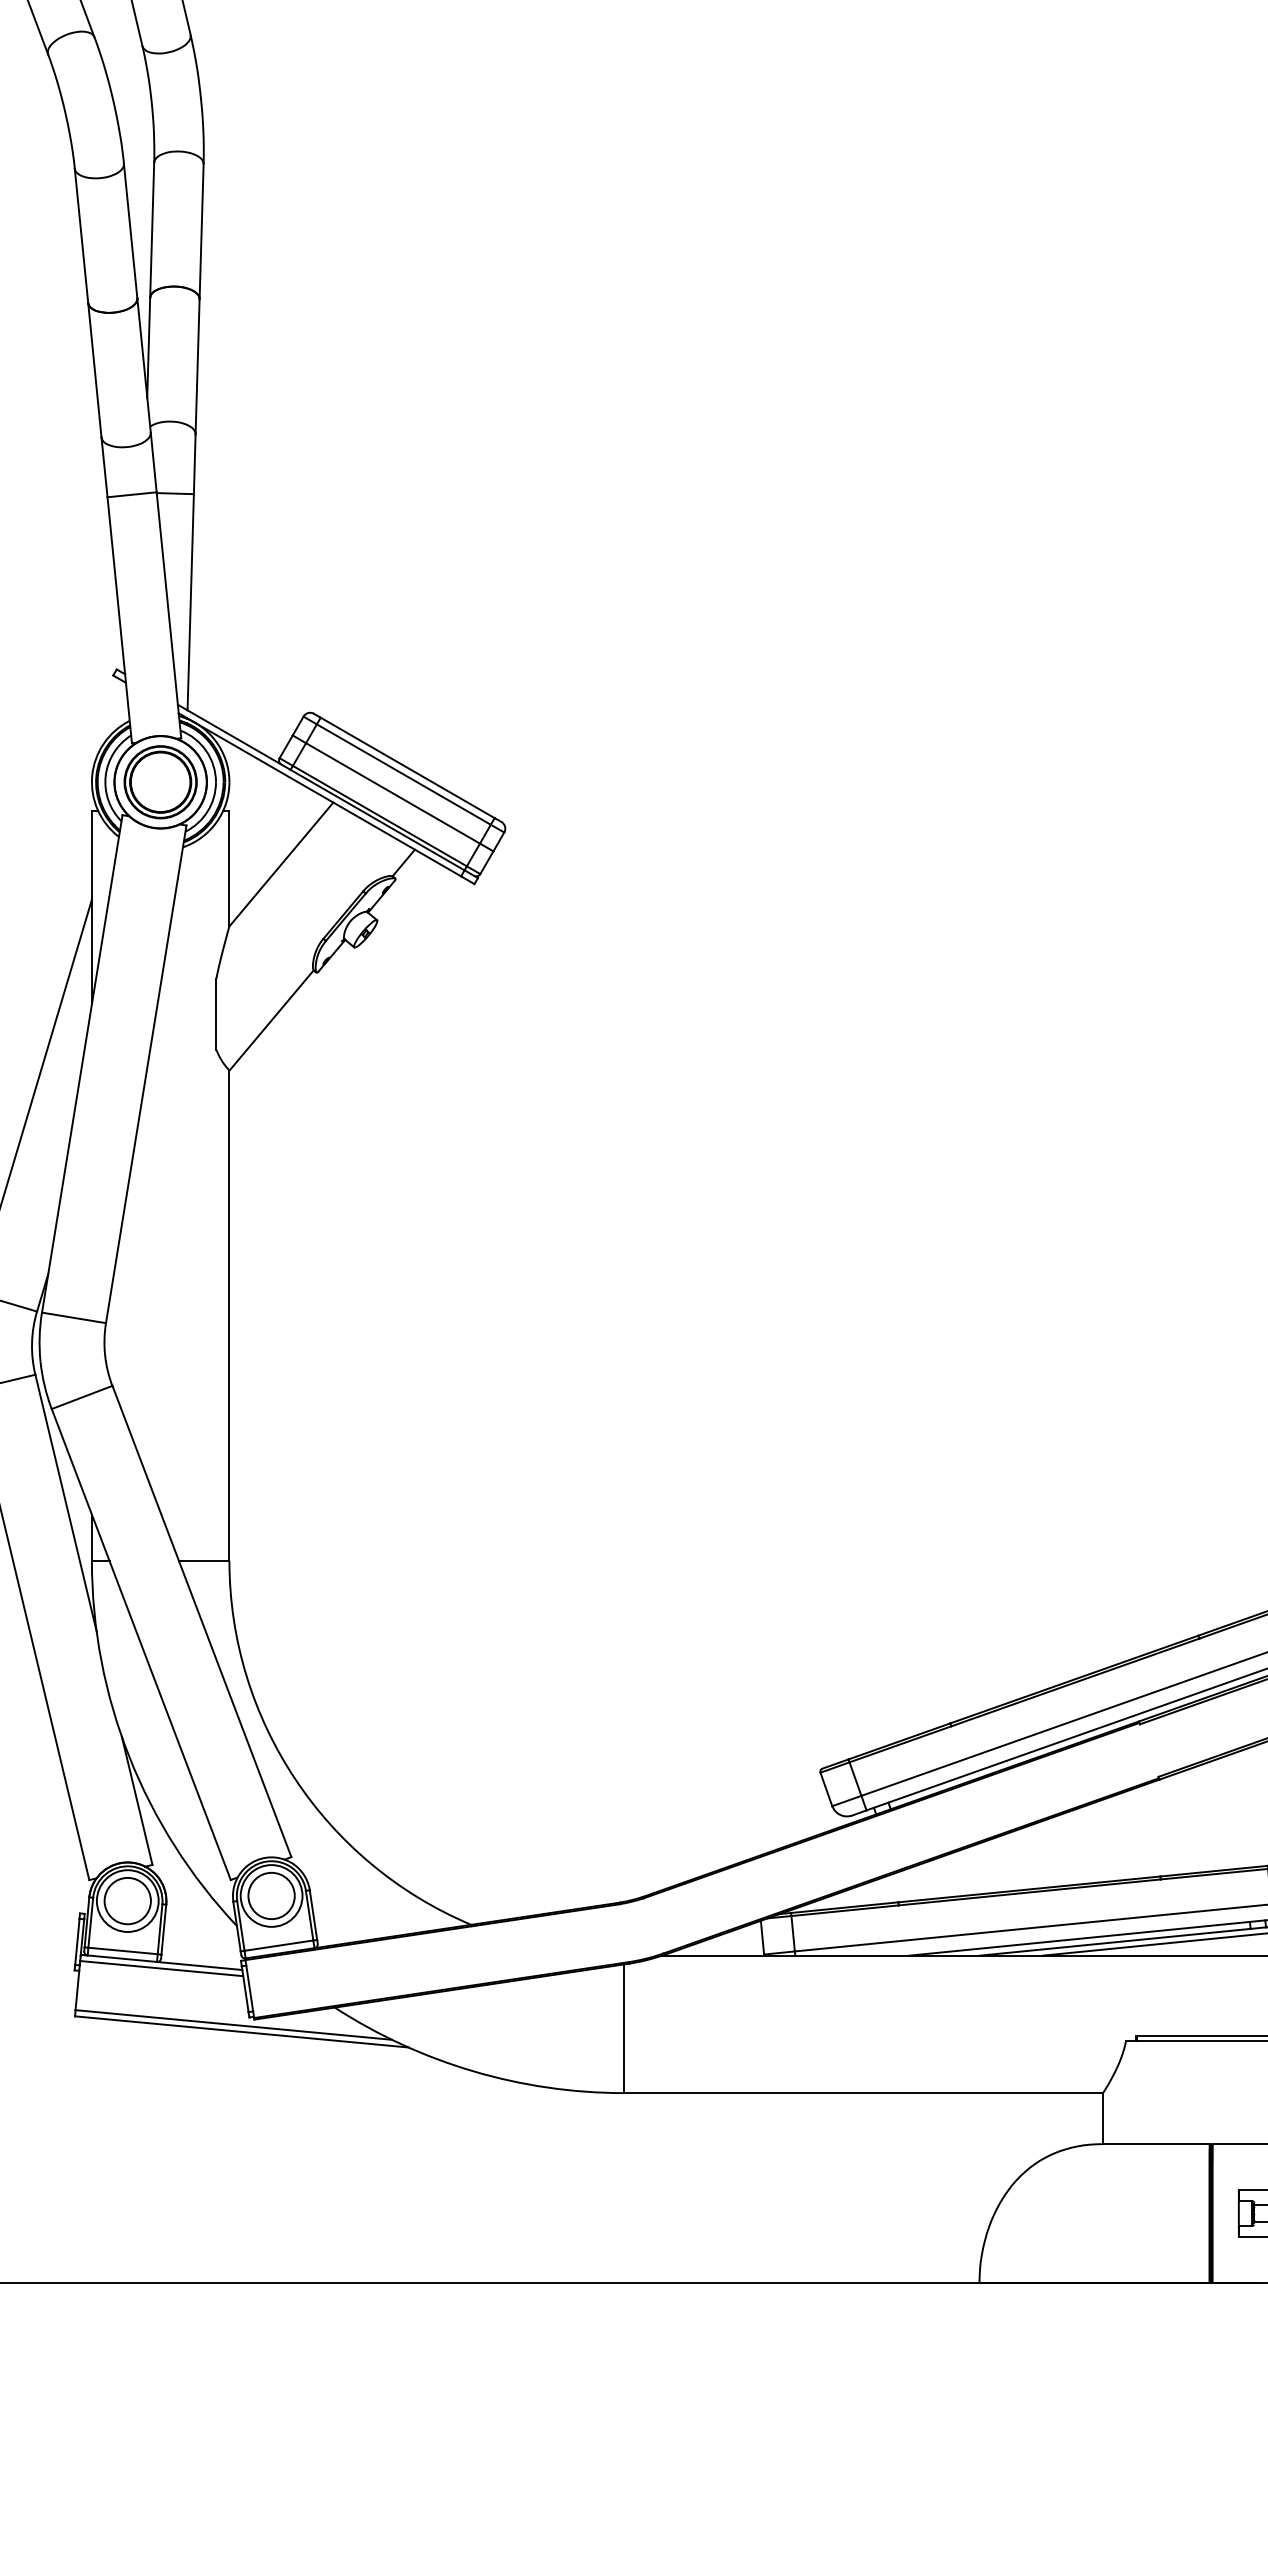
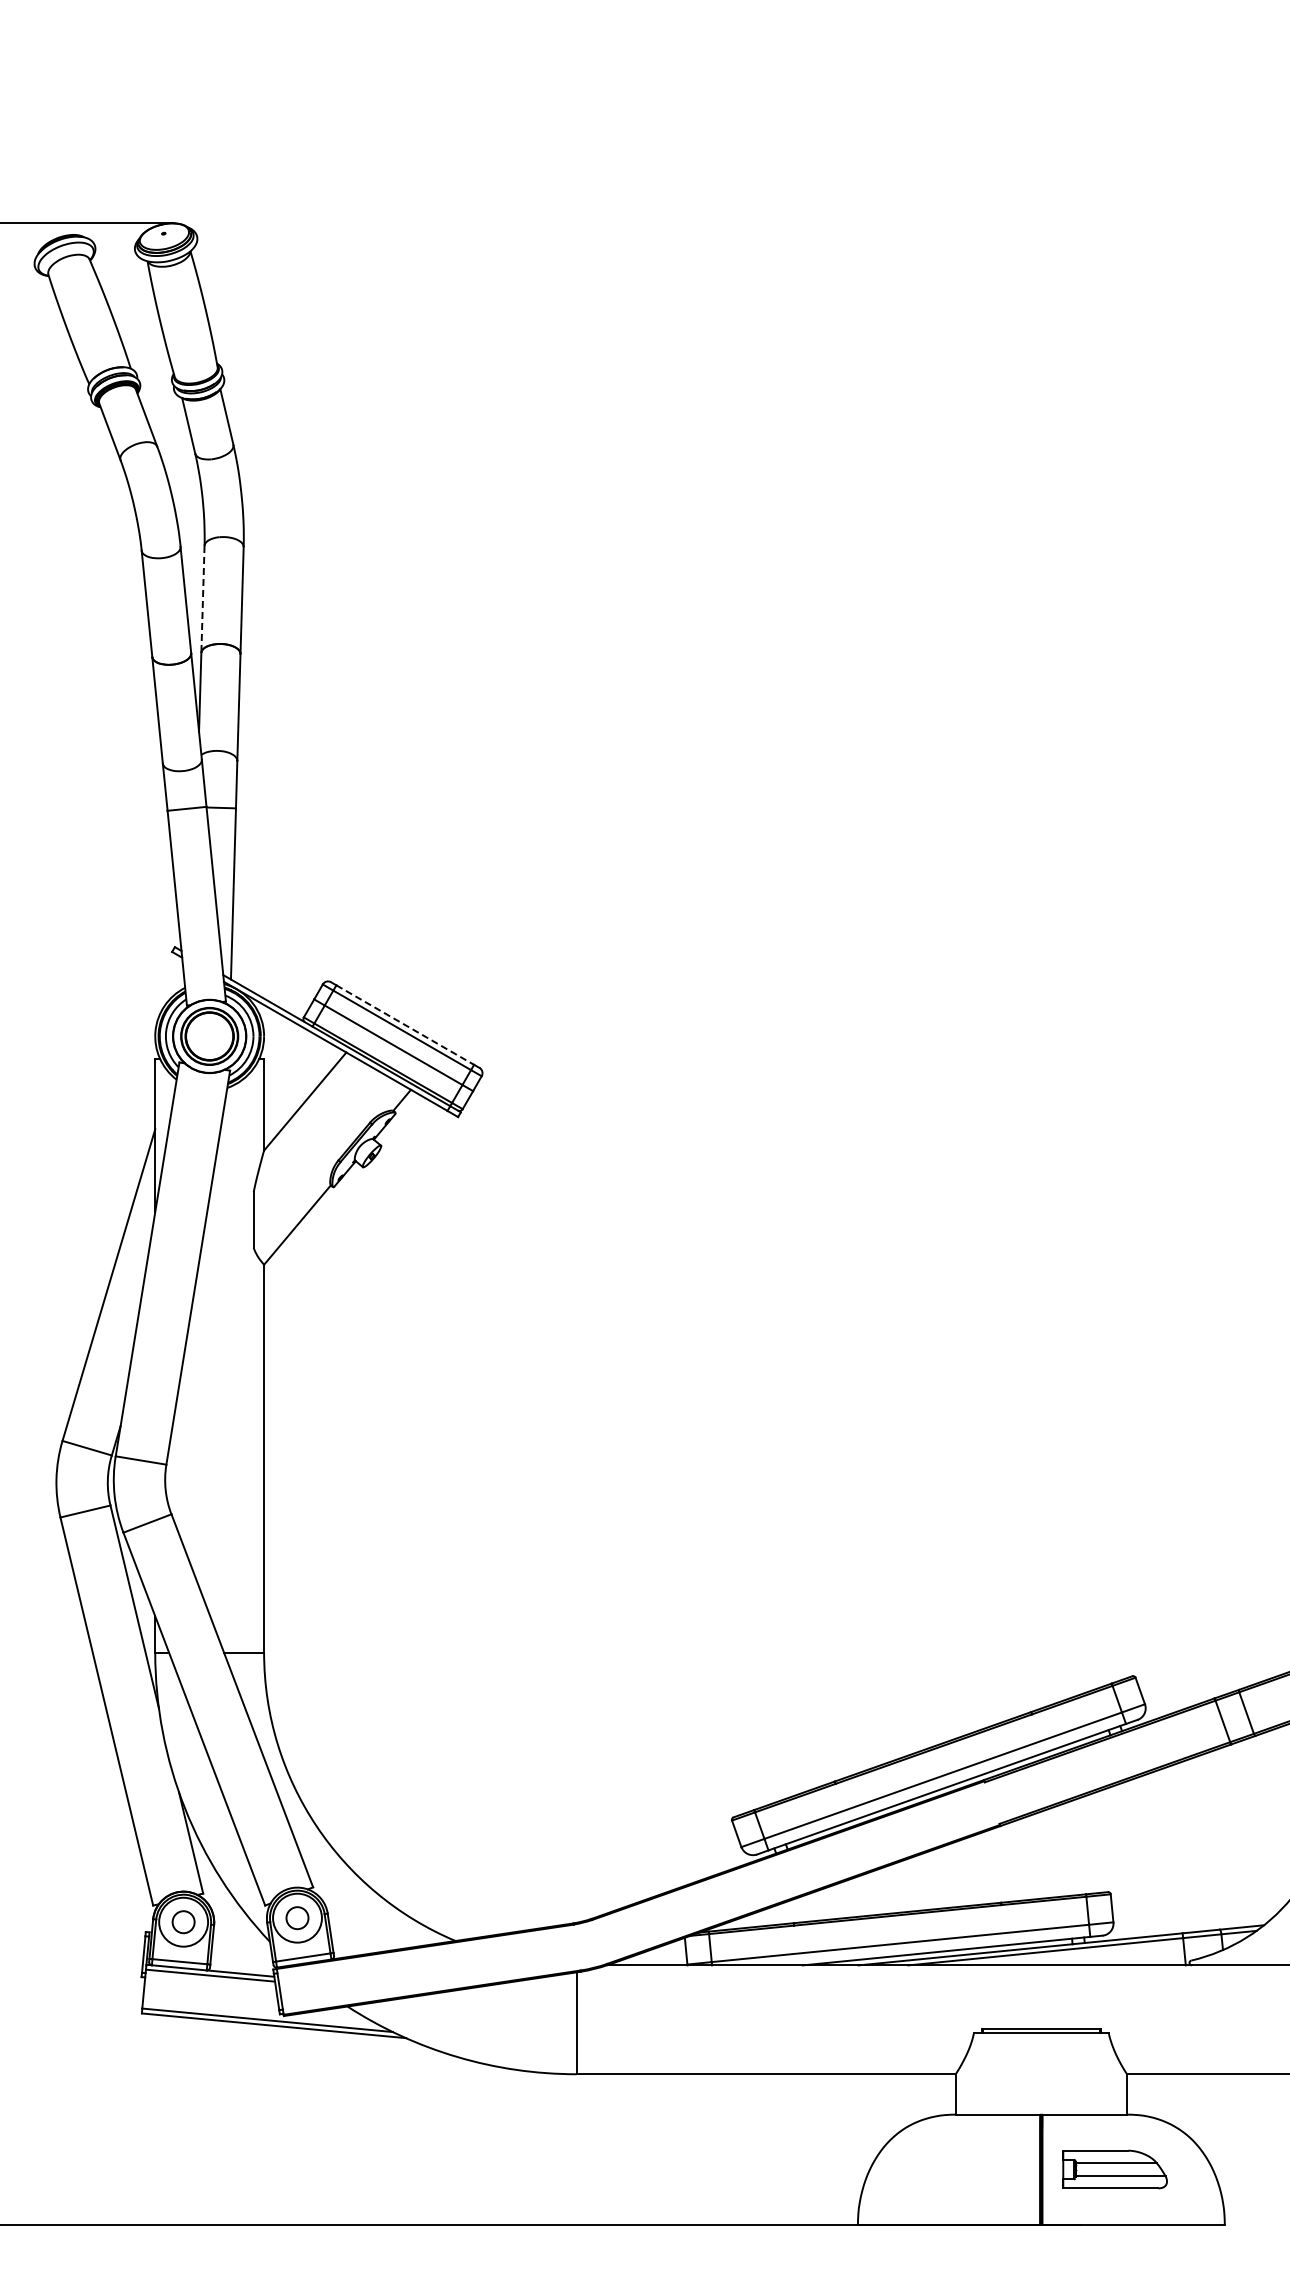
line: (151, 230) -> (202, 599), solid -> dashed
line: (408, 768) -> (405, 1025), solid -> dashed
circle: (271, 1895) -> (297, 1917), size x0.6
circle: (127, 1900) -> (183, 1921), size x0.6

